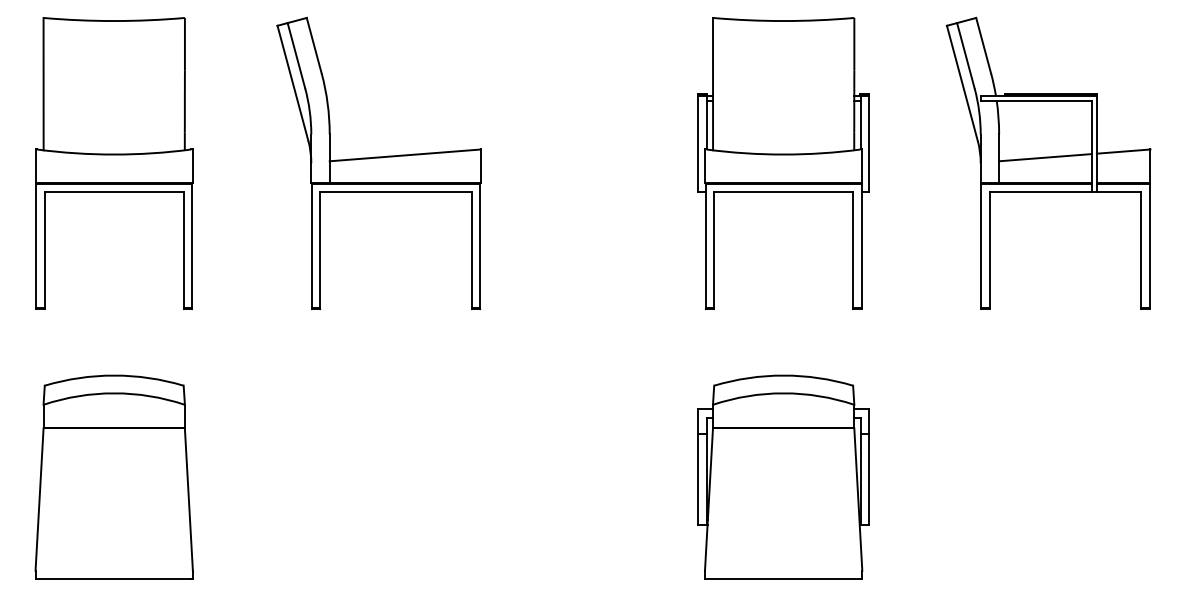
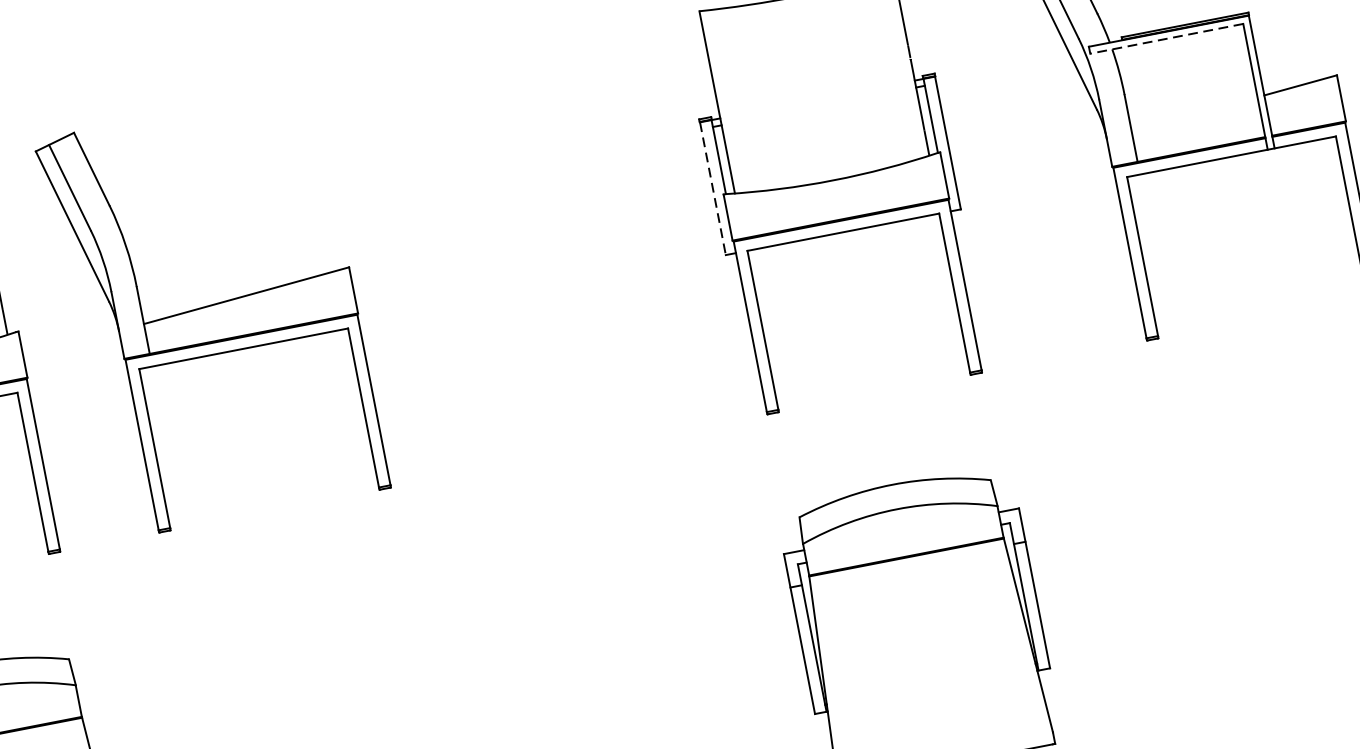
line: (1036, 100) -> (1166, 38), solid -> dashed
line: (698, 144) -> (713, 189), solid -> dashed
line: (1045, 157) -> (1194, 114), removed
part: (378, 162) -> (211, 312), moved

